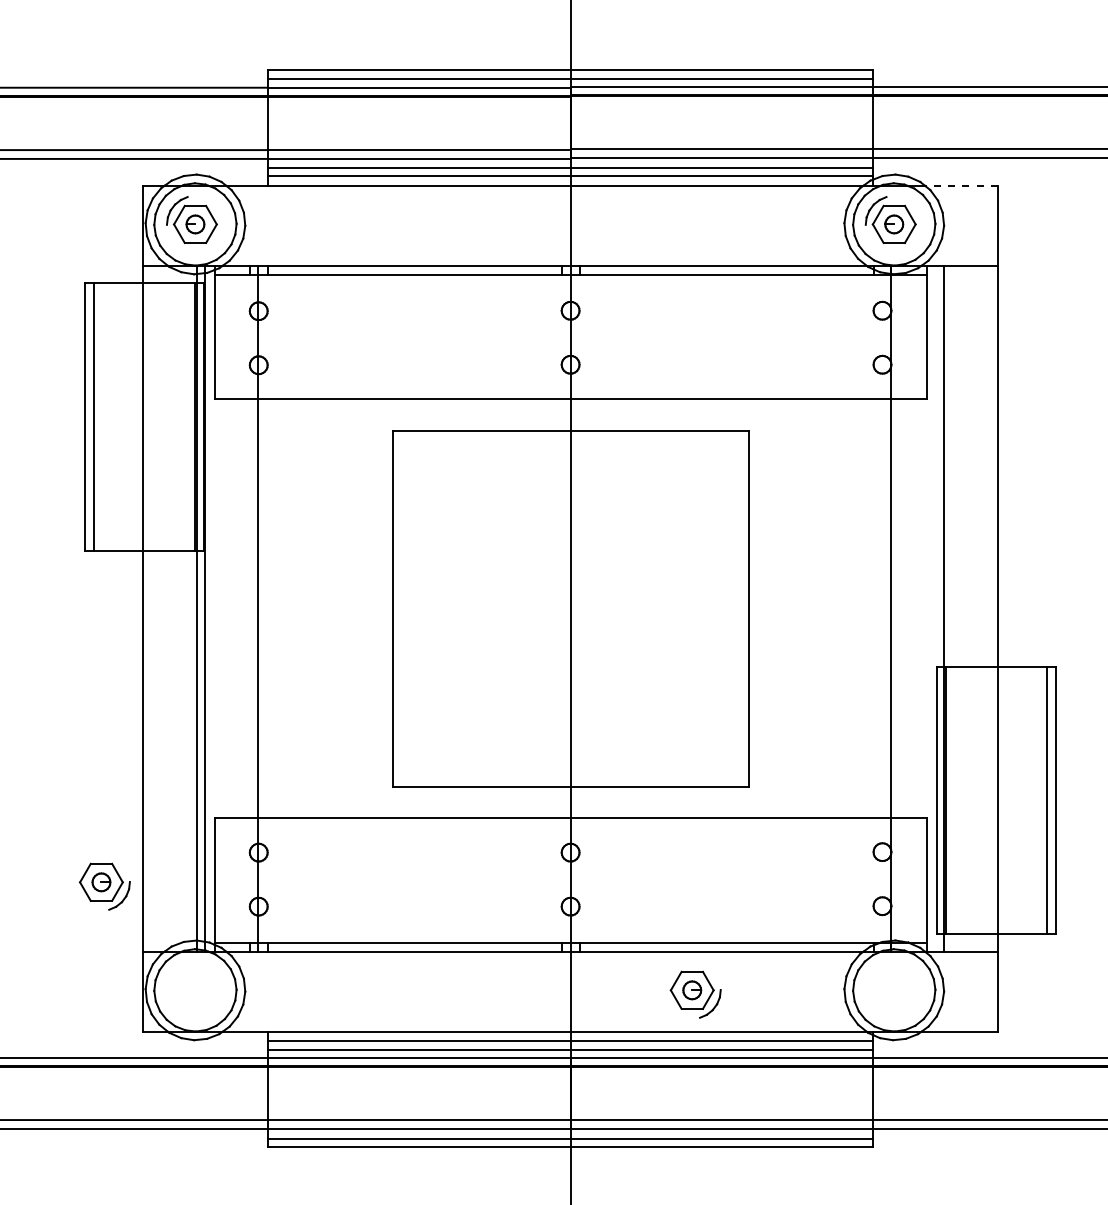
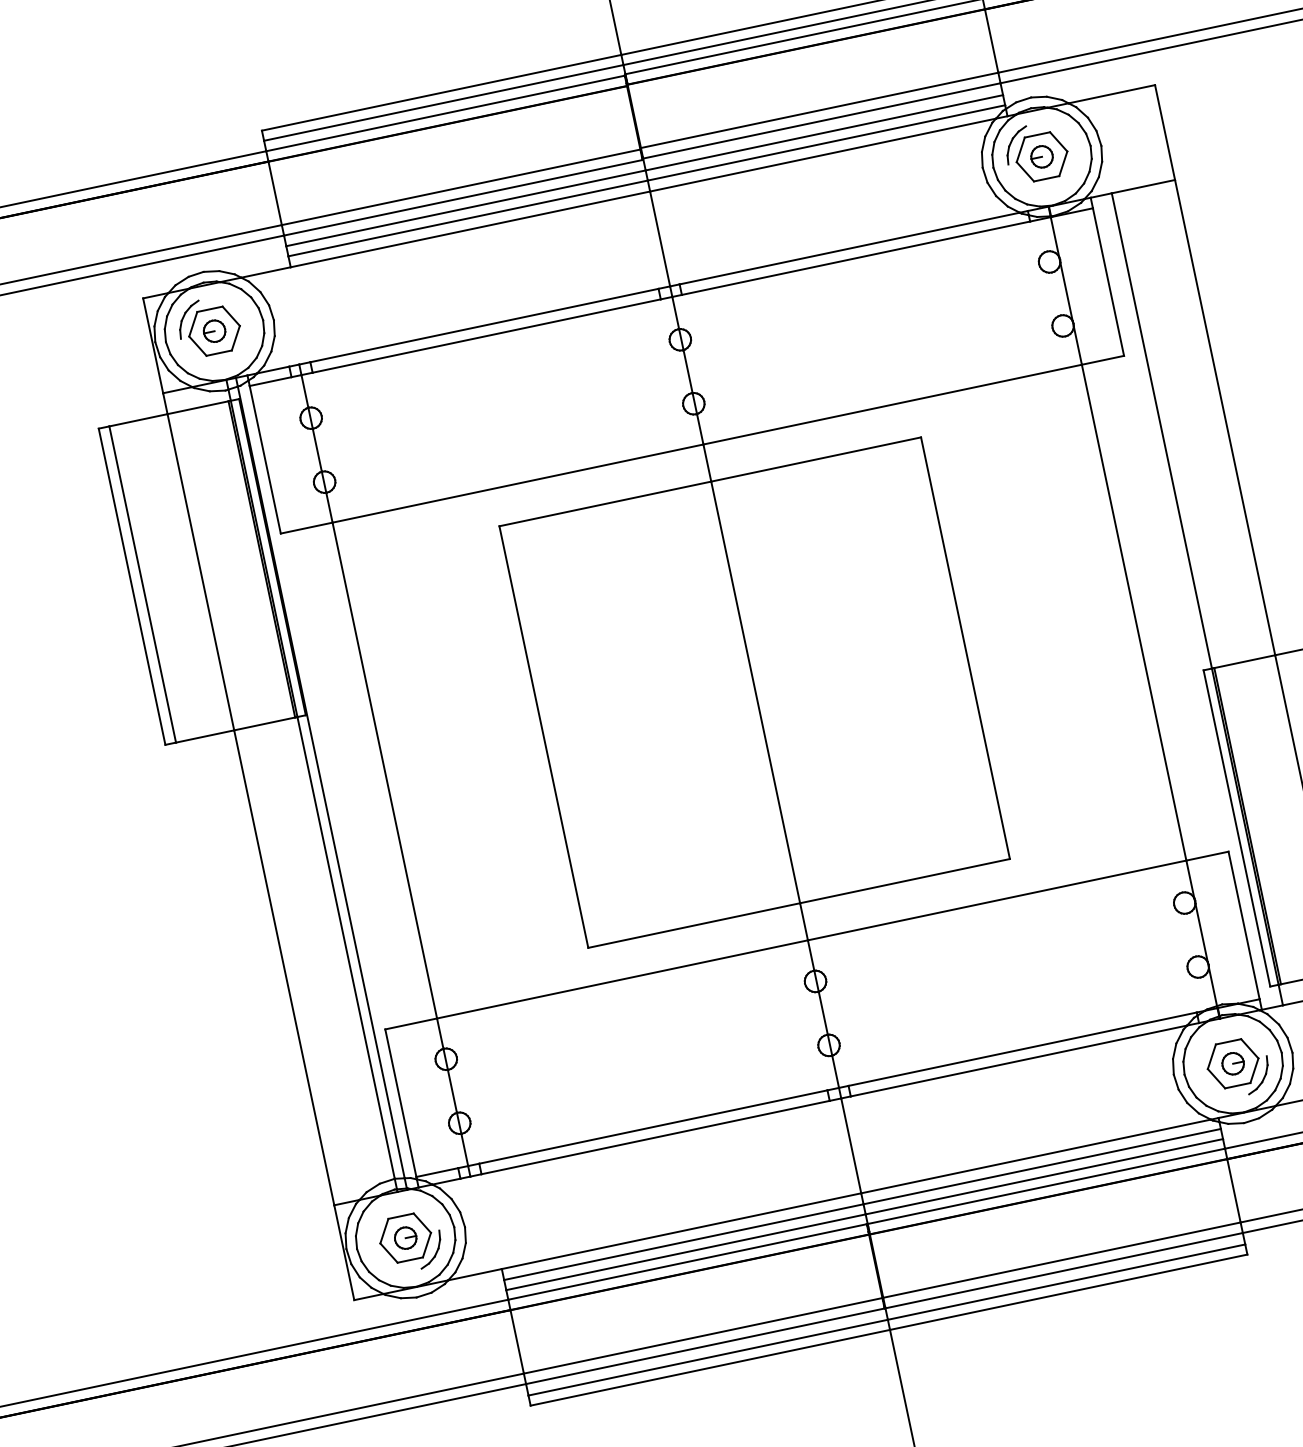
line: (960, 185) -> (1110, 94), dashed -> solid
part: (104, 886) -> (410, 1242), moved
part: (695, 994) -> (1238, 1067), moved

